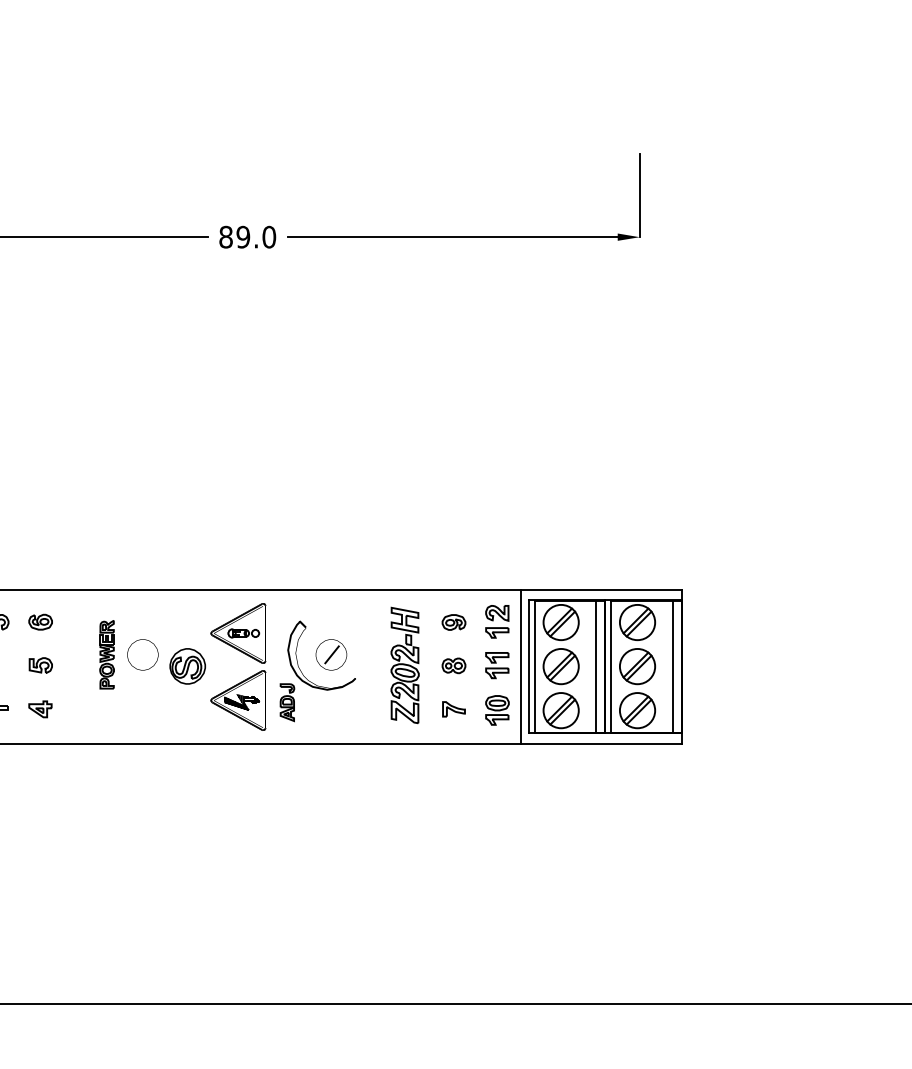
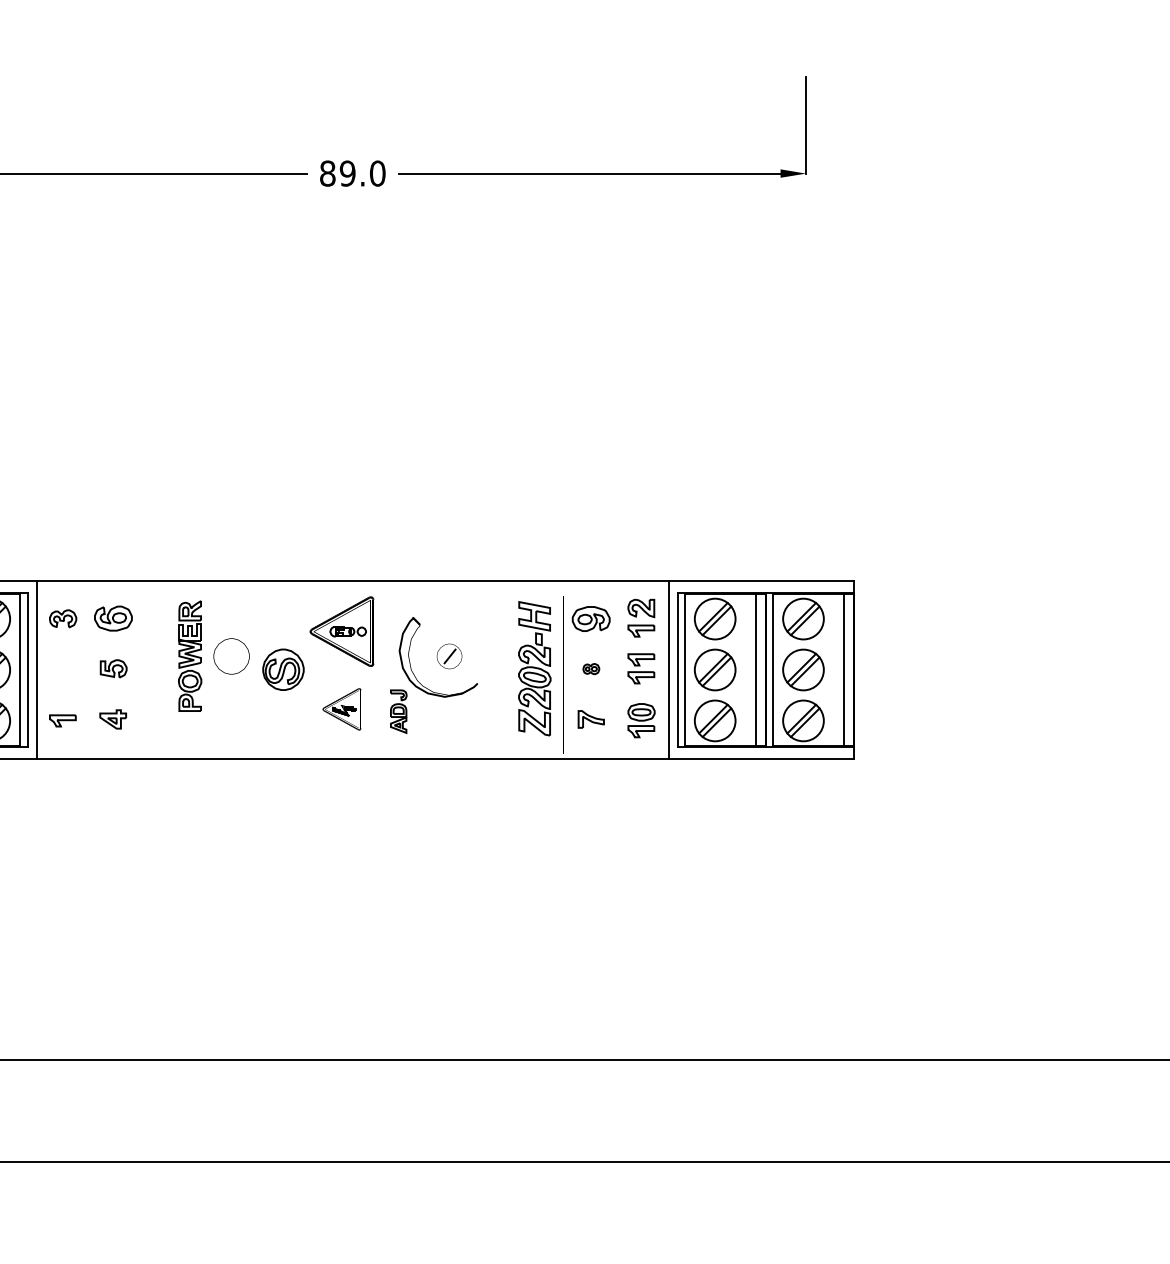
part: (40, 622) -> (113, 618), size x1.4
part: (454, 622) -> (591, 618), size x1.4
part: (107, 654) -> (190, 656), size x1.4
part: (331, 654) -> (449, 656), size x0.7
part: (454, 665) -> (591, 668), size x0.6
part: (237, 700) -> (341, 709), size x0.6

